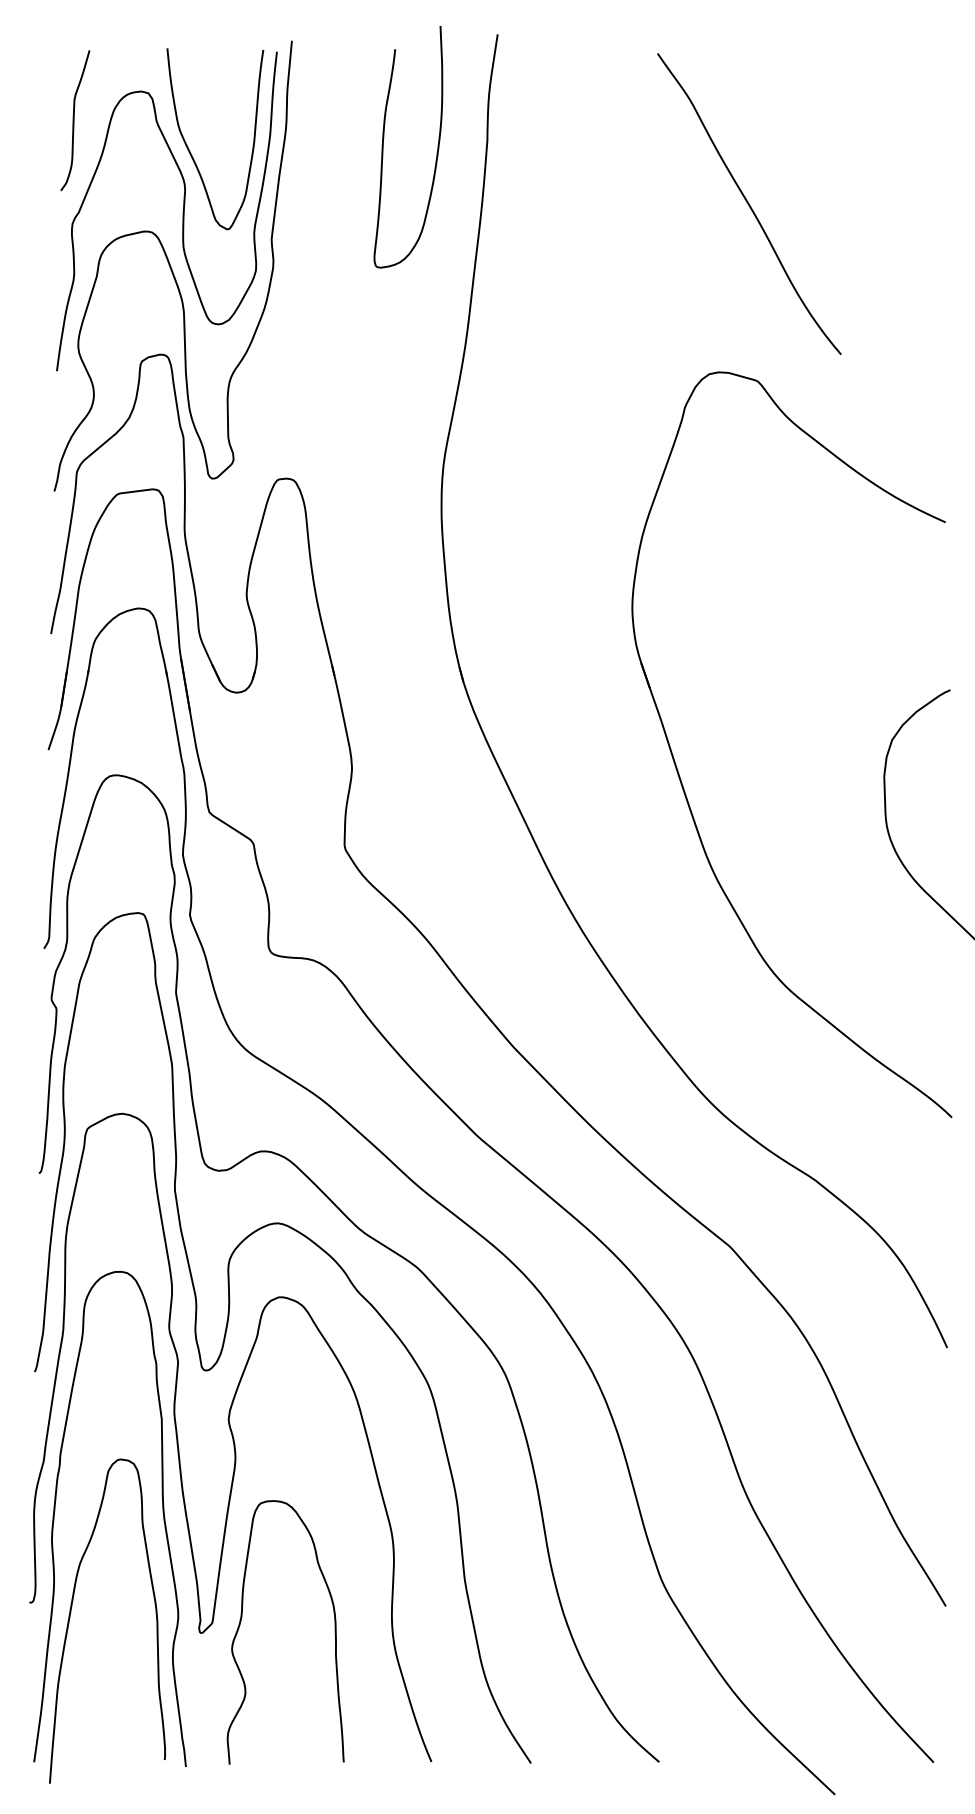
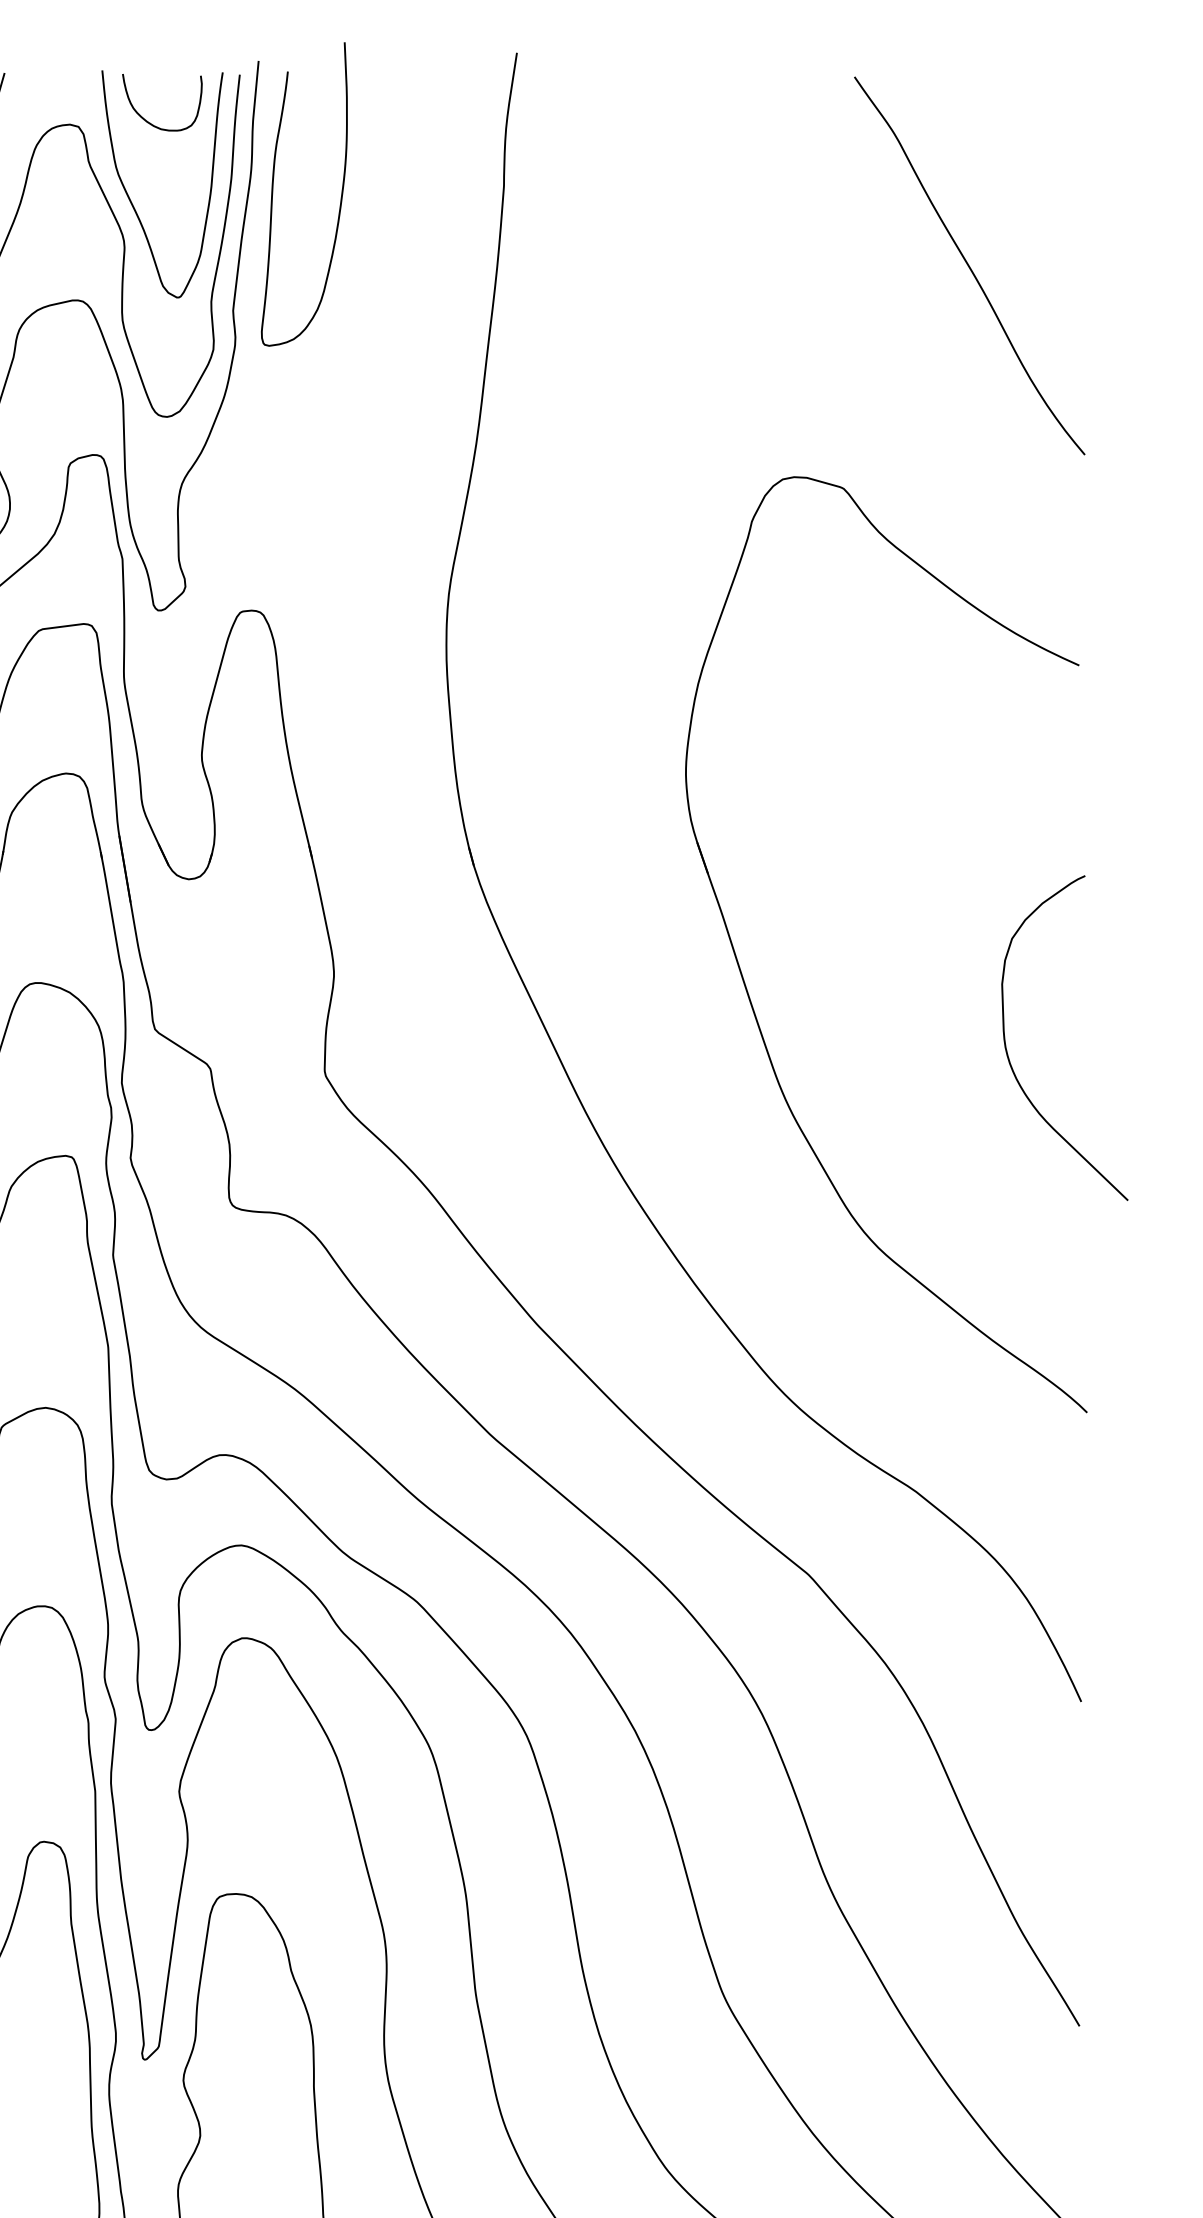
curve: (205, 89) -> (150, 122), added
curve: (383, 147) -> (273, 194), moved
curve: (749, 203) -> (969, 265), moved

